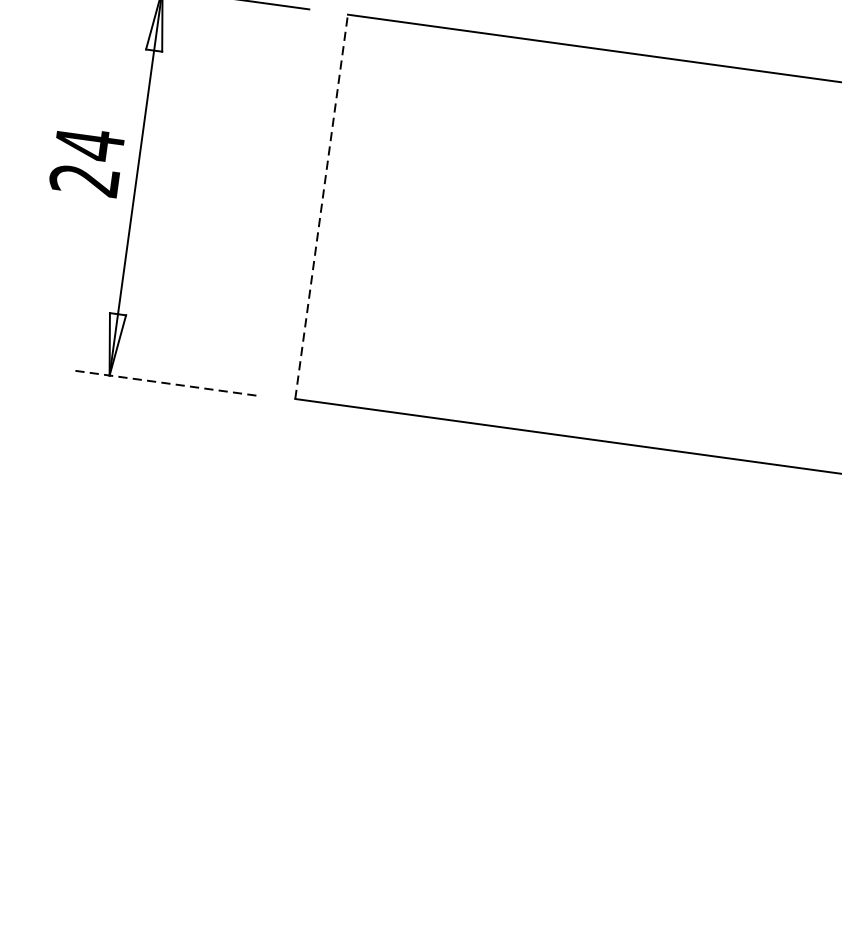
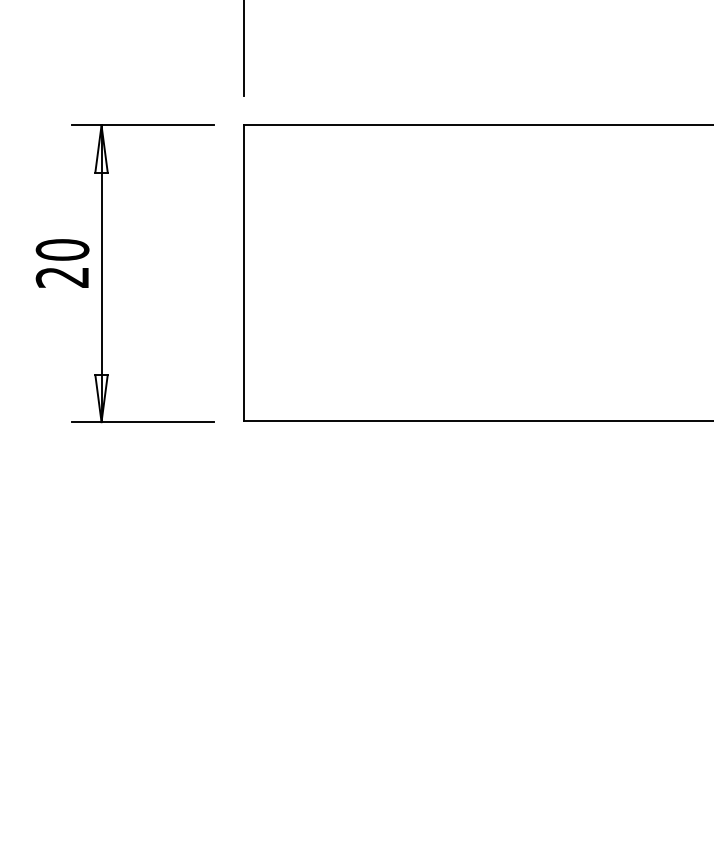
text: (89, 143) -> (62, 249), 24 -> 20
line: (320, 207) -> (243, 273), dashed -> solid
line: (162, 383) -> (142, 422), dashed -> solid

